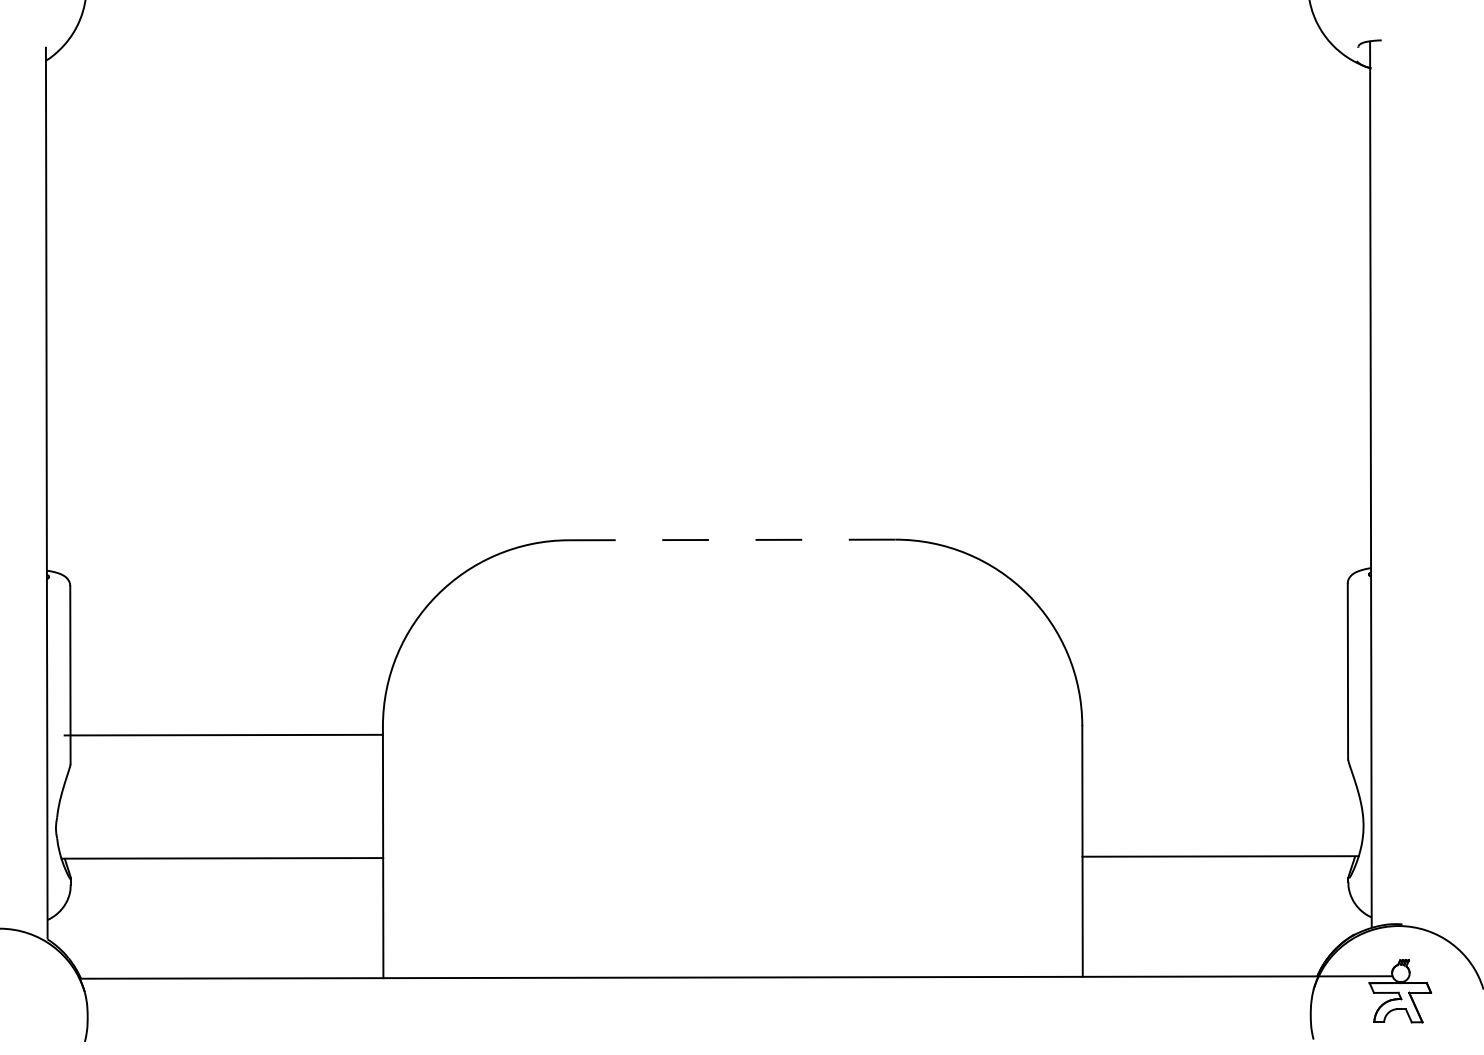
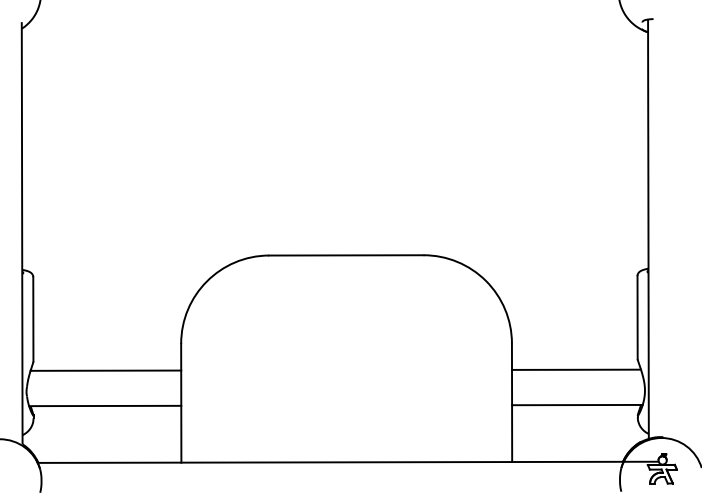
line: (732, 540) -> (346, 255), dashed -> solid
line: (222, 734) -> (105, 370), moved
line: (1216, 781) -> (575, 369), added

